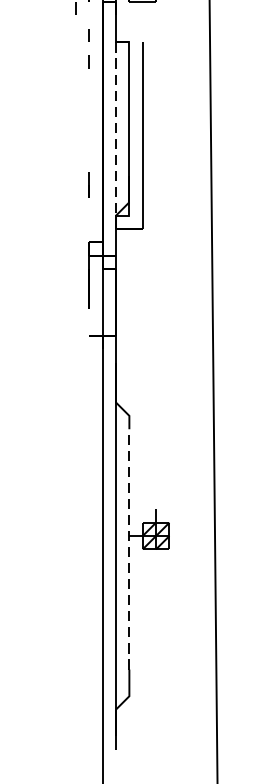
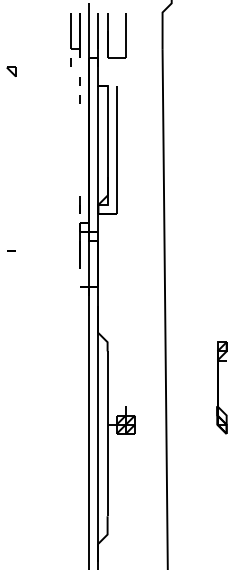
line: (116, 134) -> (98, 149), dashed -> solid
line: (88, 184) -> (79, 204), moved
line: (129, 548) -> (107, 433), dashed -> solid

